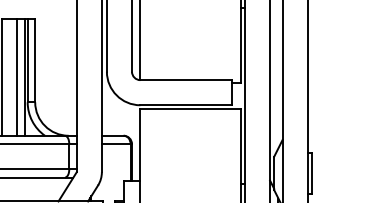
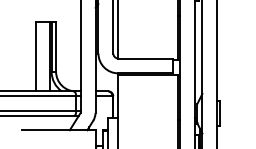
line: (17, 76) -> (45, 56), removed

